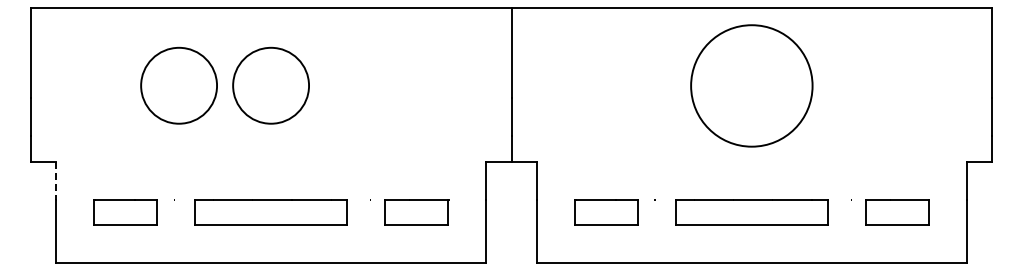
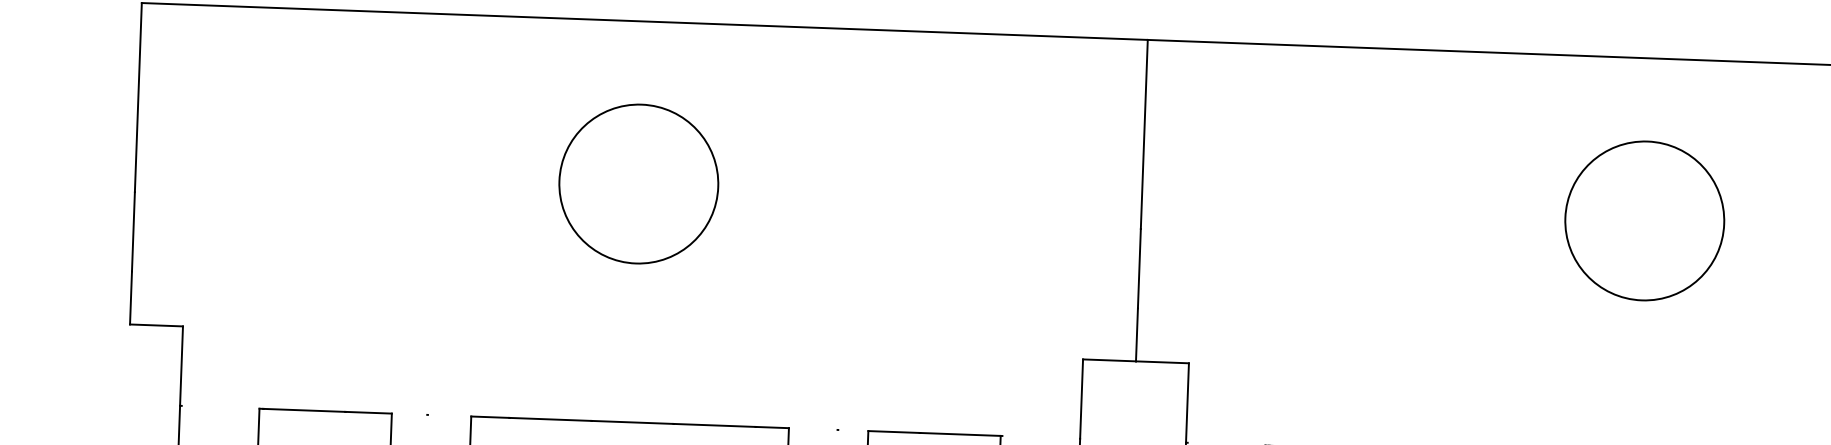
circle: (178, 85) -> (445, 176), removed
circle: (751, 85) -> (1643, 220), size x0.62
line: (55, 180) -> (180, 365), dashed -> solid

